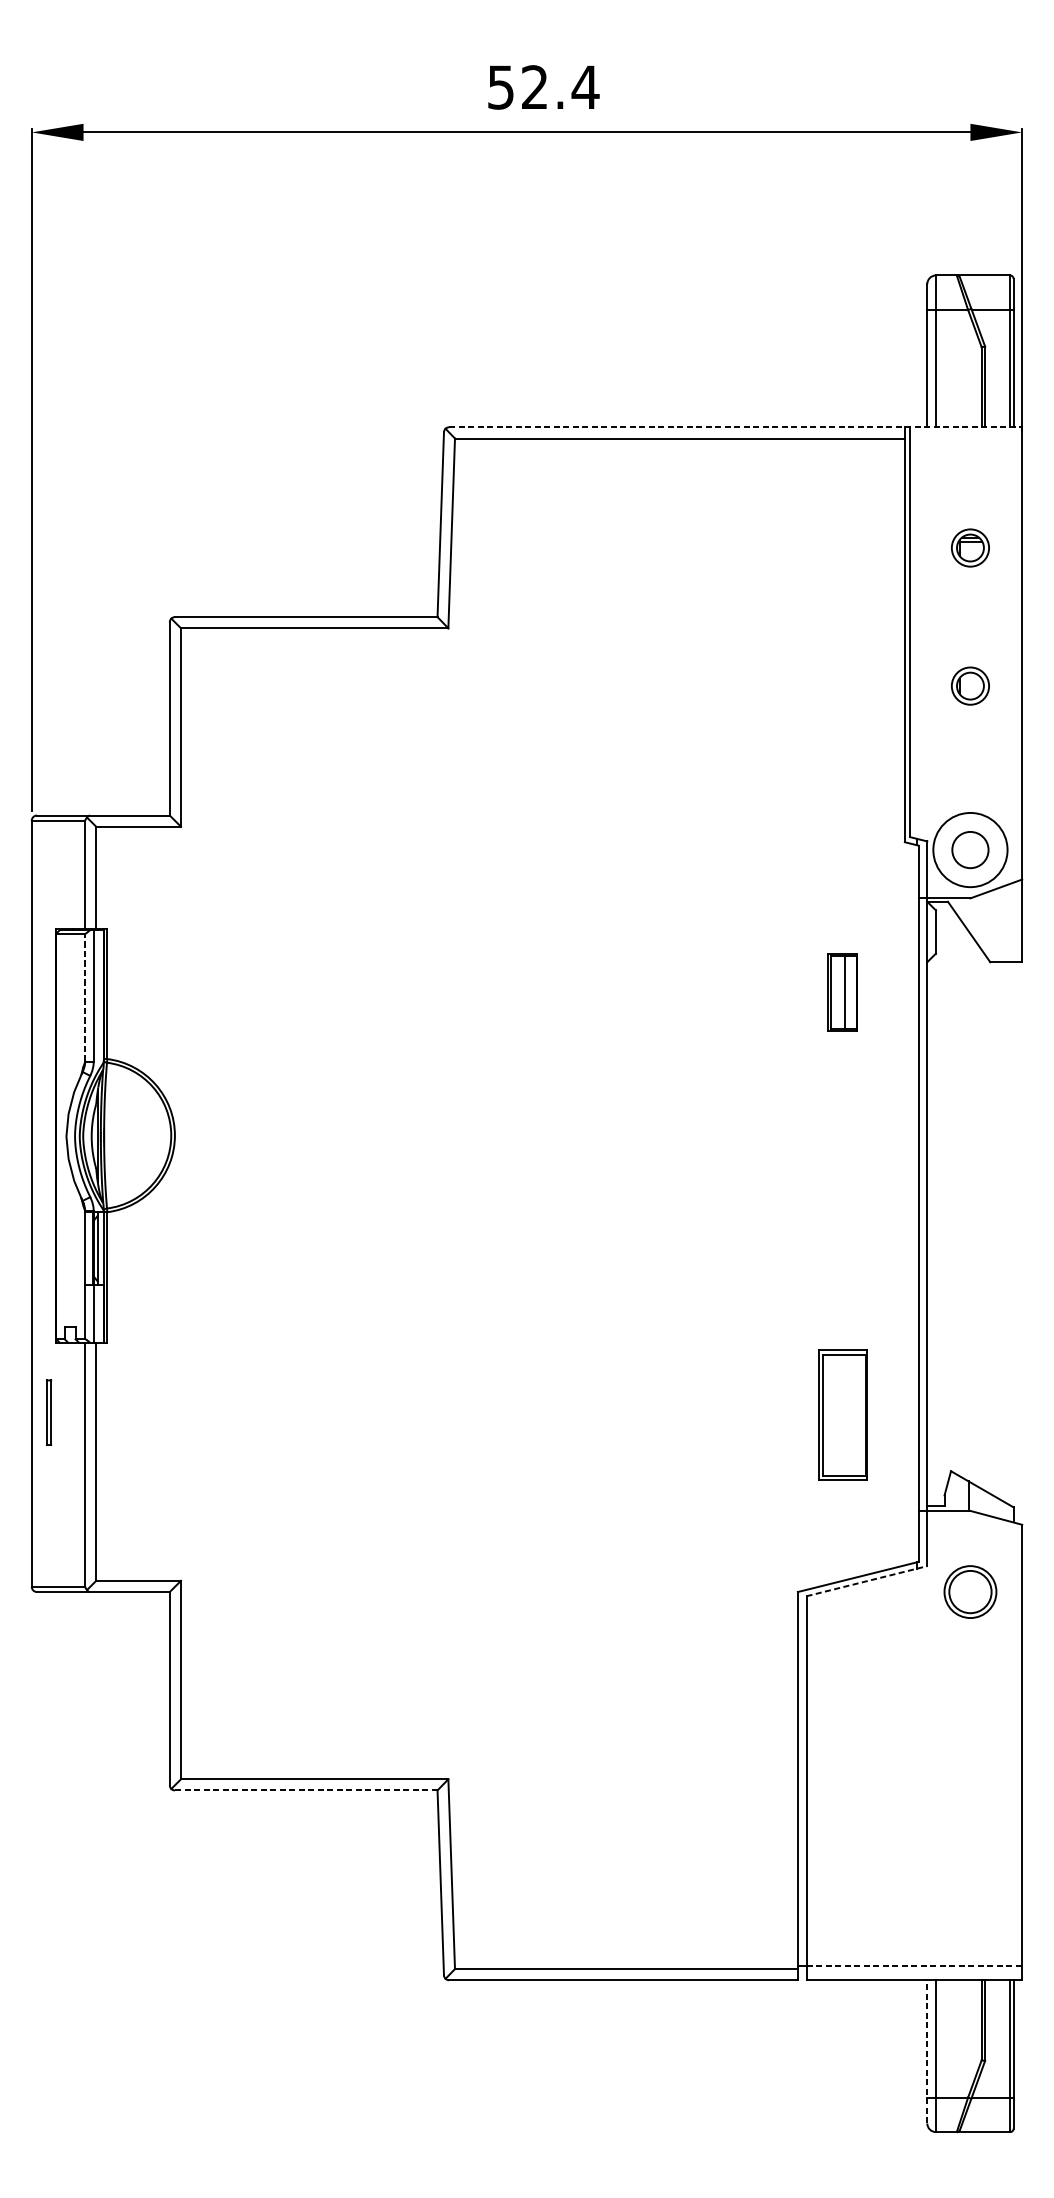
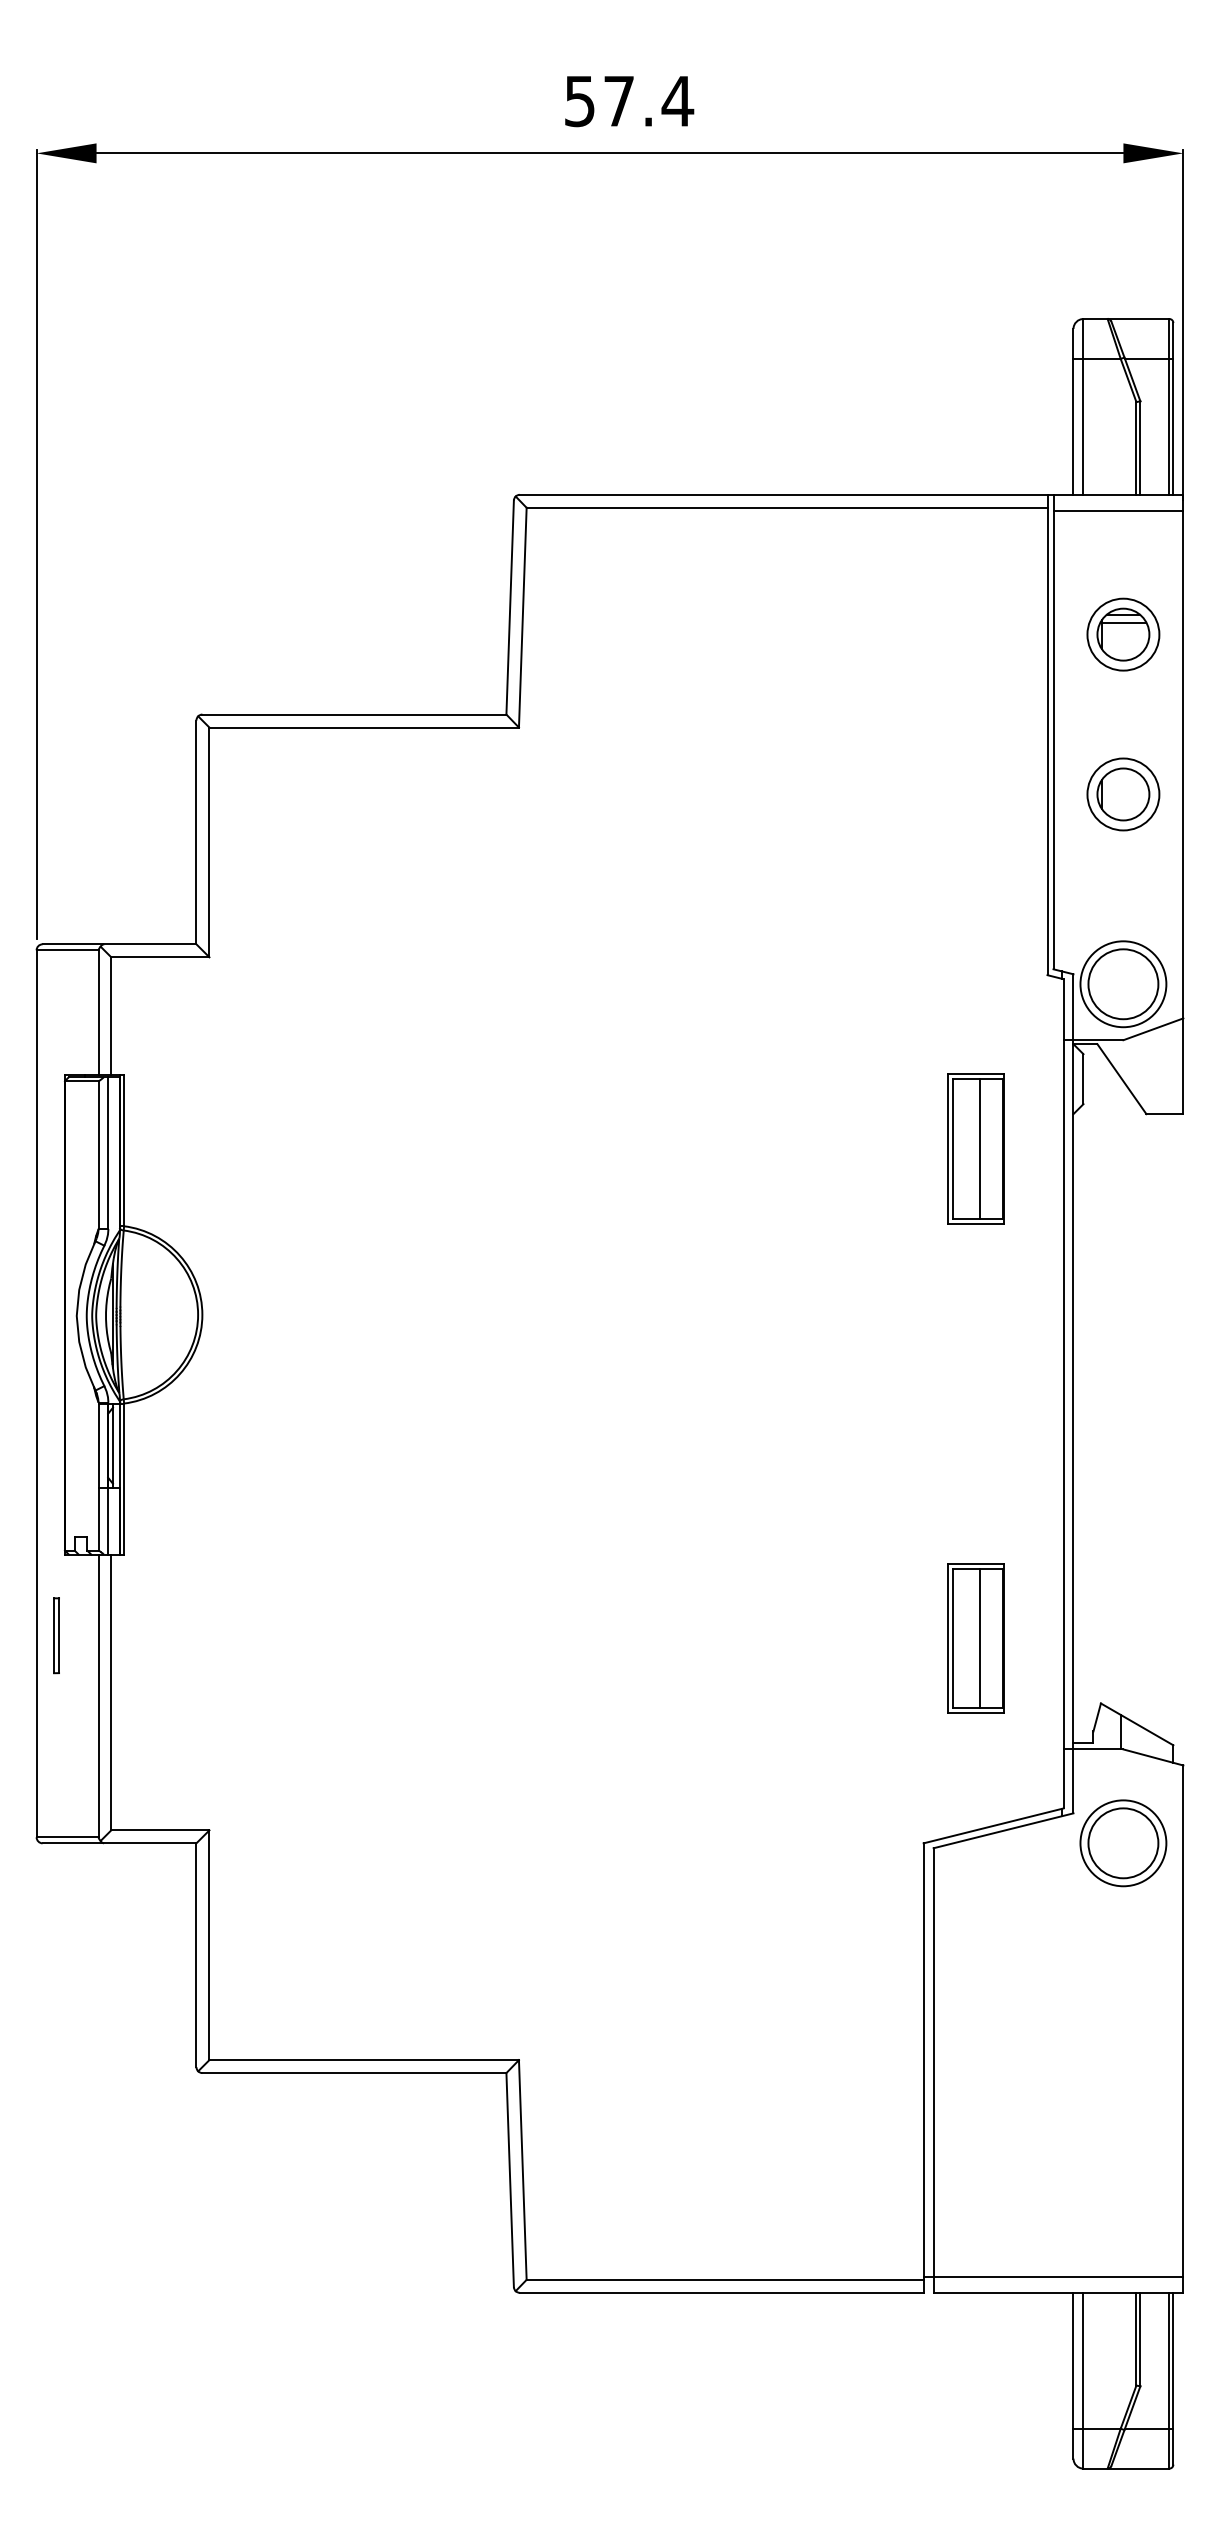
text: (534, 86) -> (618, 100), 52.4 -> 57.4
line: (735, 427) -> (851, 494), dashed -> solid
line: (966, 440) -> (1118, 510), added
part: (970, 547) -> (1123, 634), size x1.67
part: (970, 686) -> (1123, 794), size x1.67
circle: (970, 850) -> (1123, 984), size x1.67
part: (842, 991) -> (975, 1148), size x1.67
line: (85, 997) -> (98, 1155), dashed -> solid
line: (847, 1415) -> (980, 1638), added
line: (867, 1580) -> (1004, 1830), dashed -> solid
part: (970, 1592) -> (1123, 1843), size x1.43
line: (306, 1790) -> (354, 2073), dashed -> solid
line: (914, 1966) -> (1058, 2276), dashed -> solid
line: (927, 2051) -> (1073, 2375), dashed -> solid

